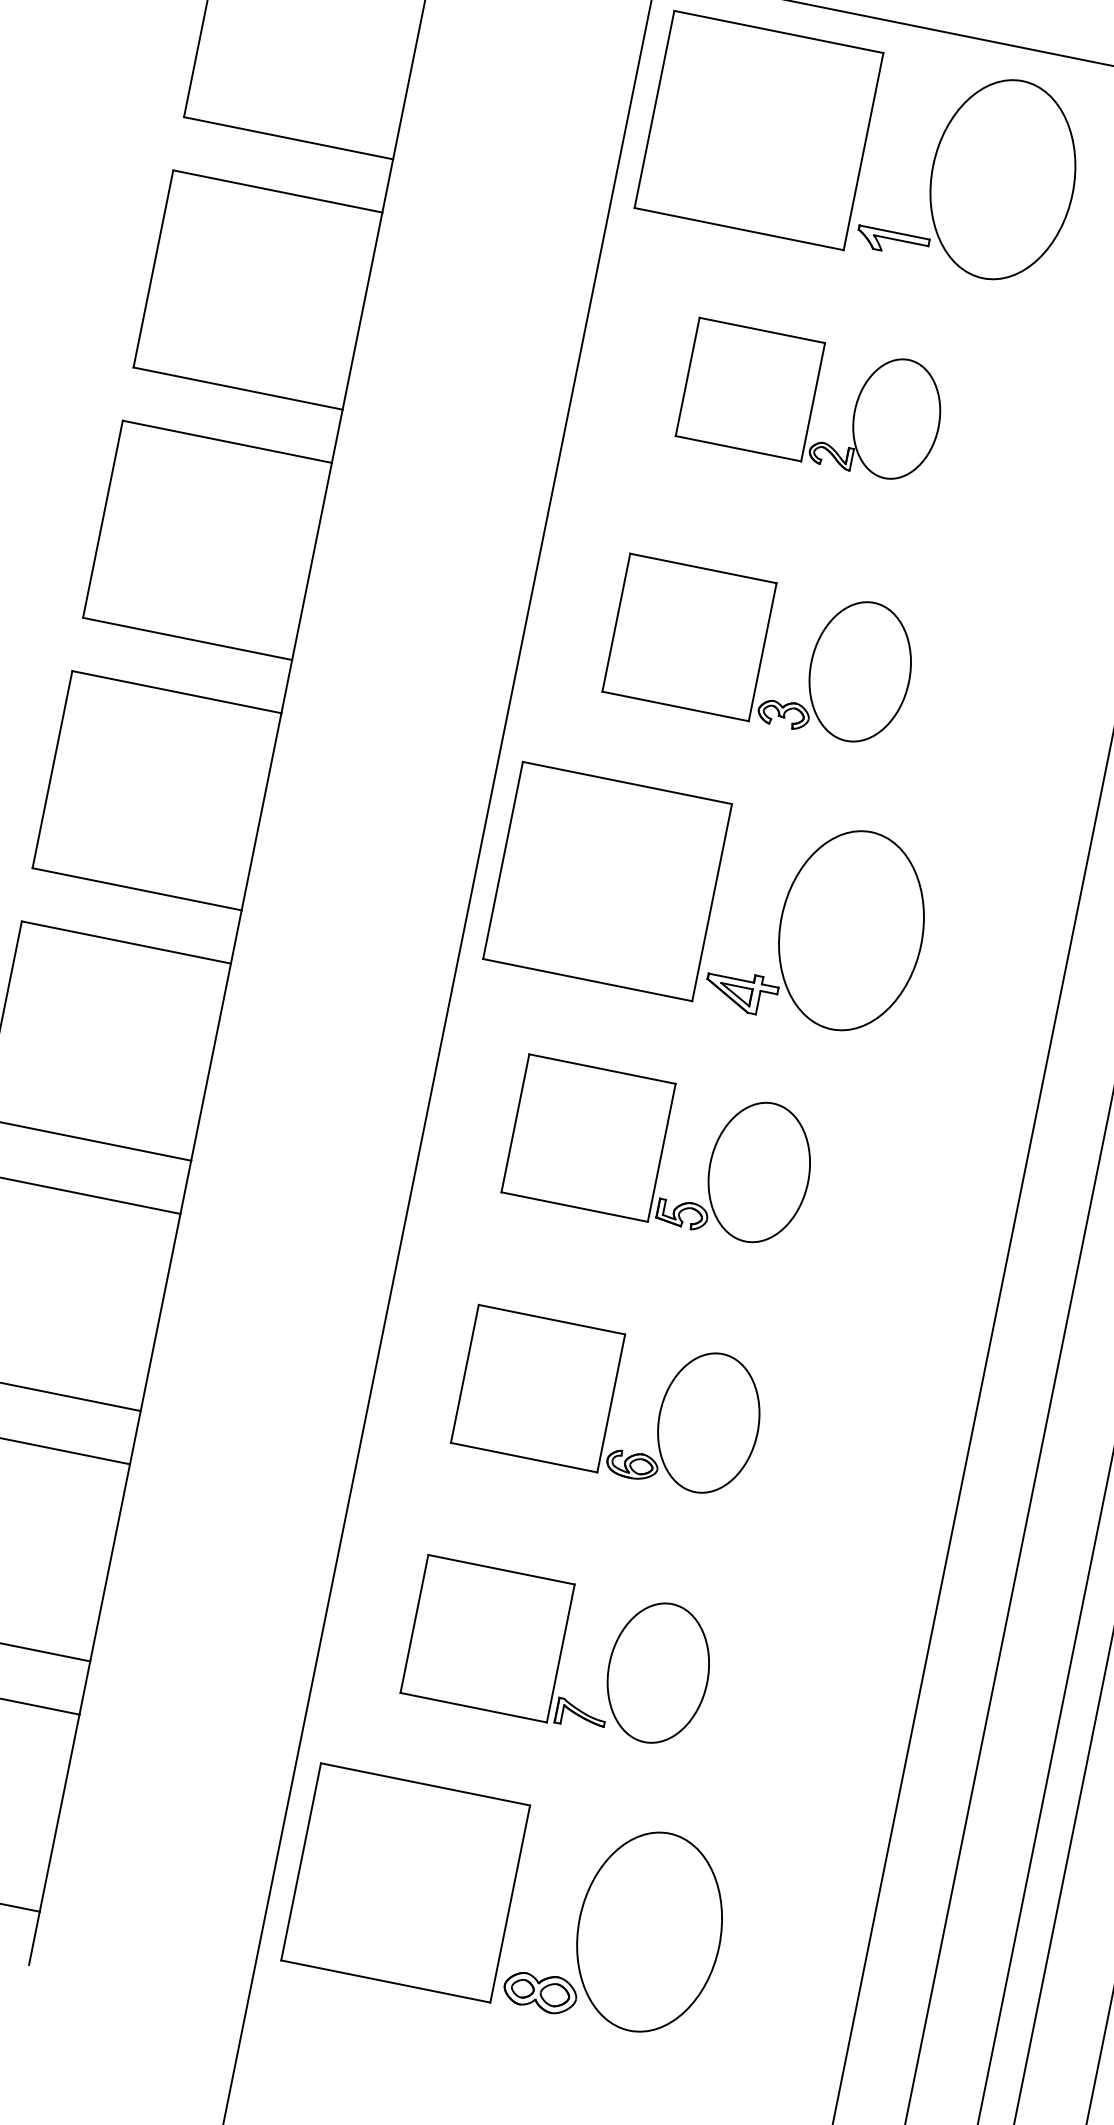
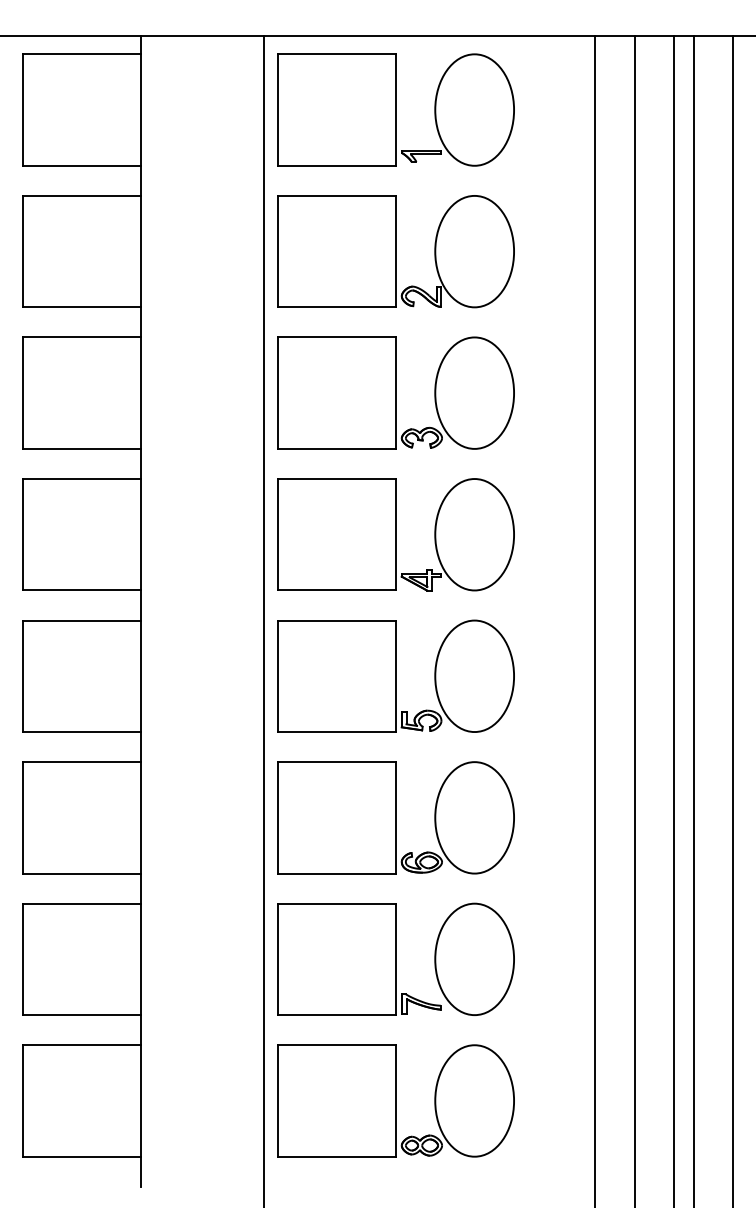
part: (812, 401) -> (395, 251), size x1.67
part: (762, 650) -> (395, 392), size x1.43
part: (661, 1151) -> (395, 675), size x1.43
part: (610, 1402) -> (395, 817), size x1.43
part: (560, 1651) -> (395, 958), size x1.43

